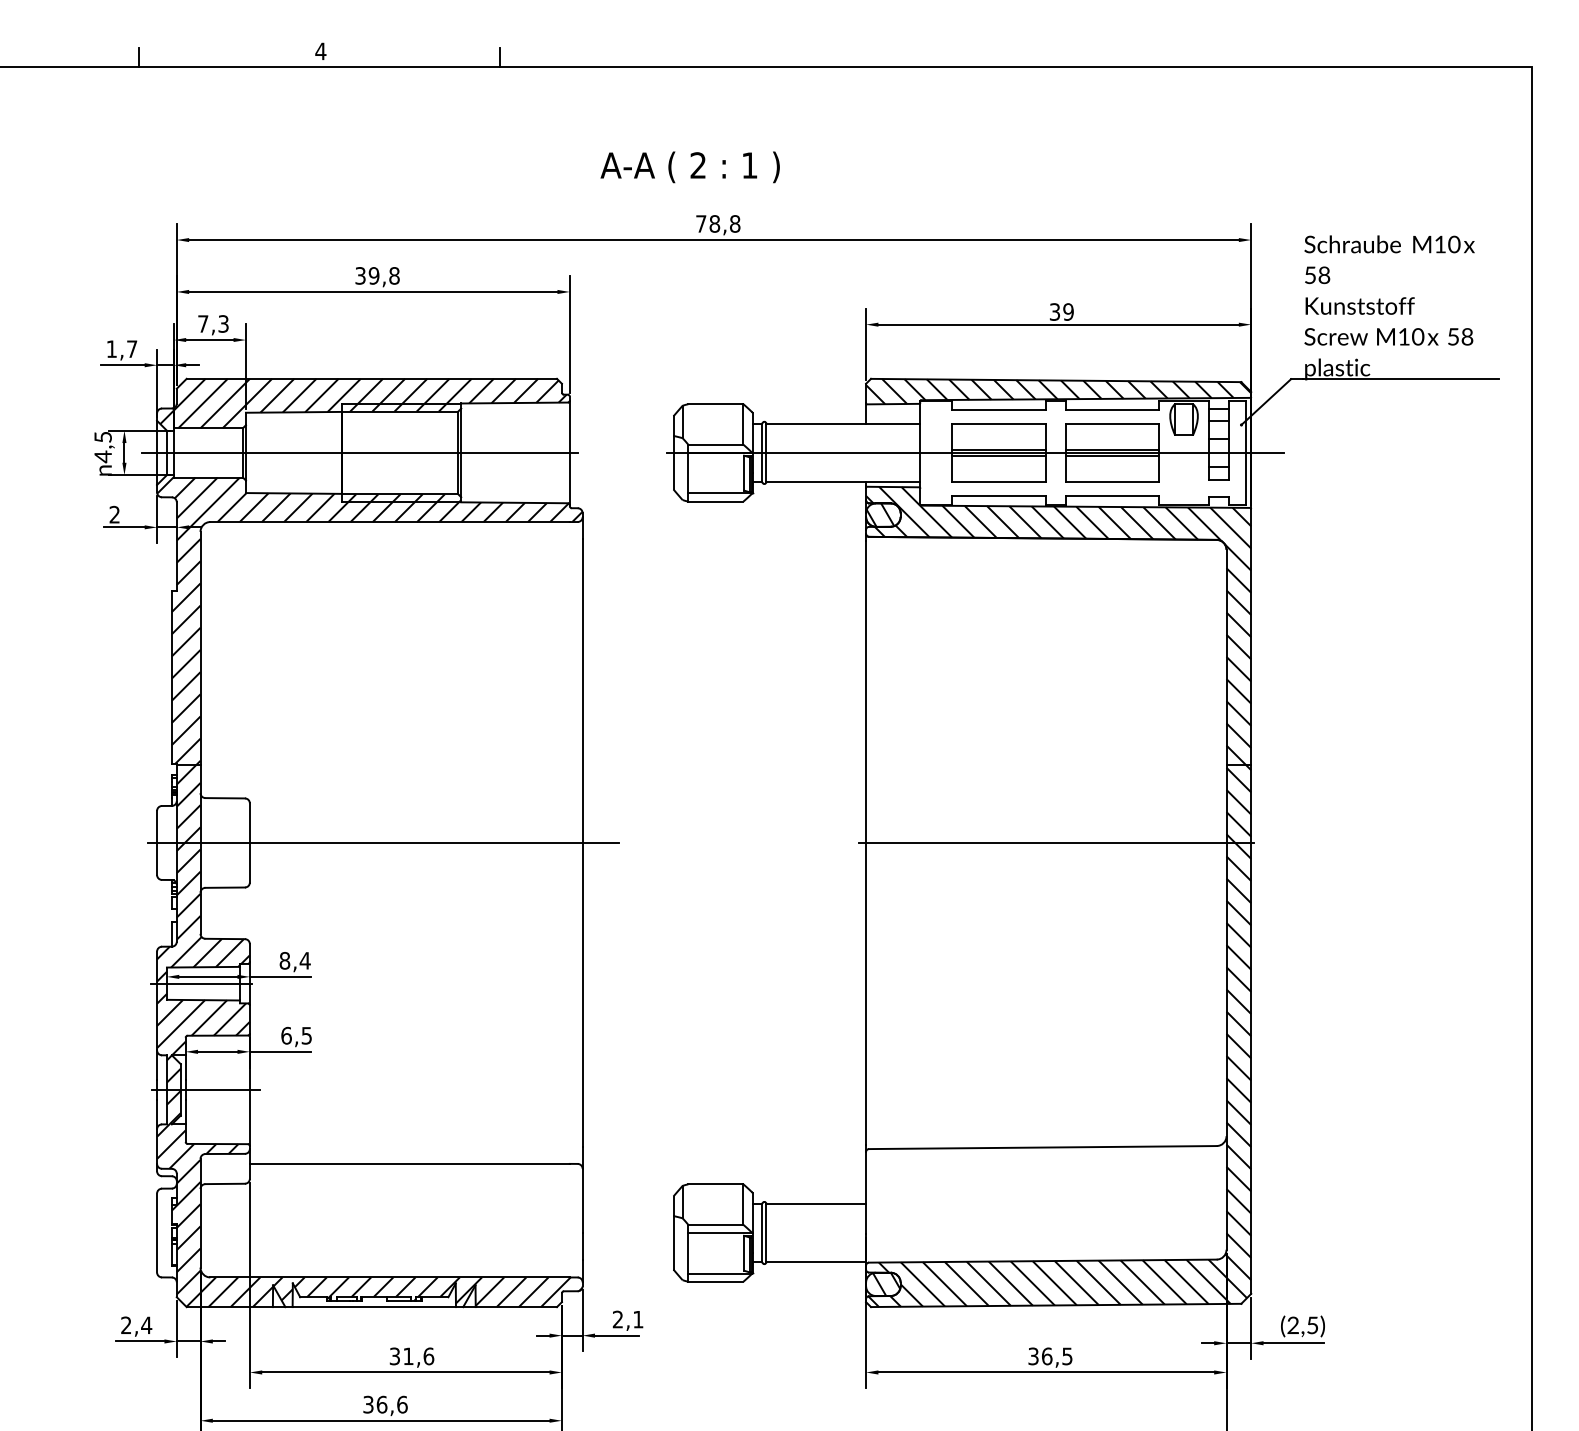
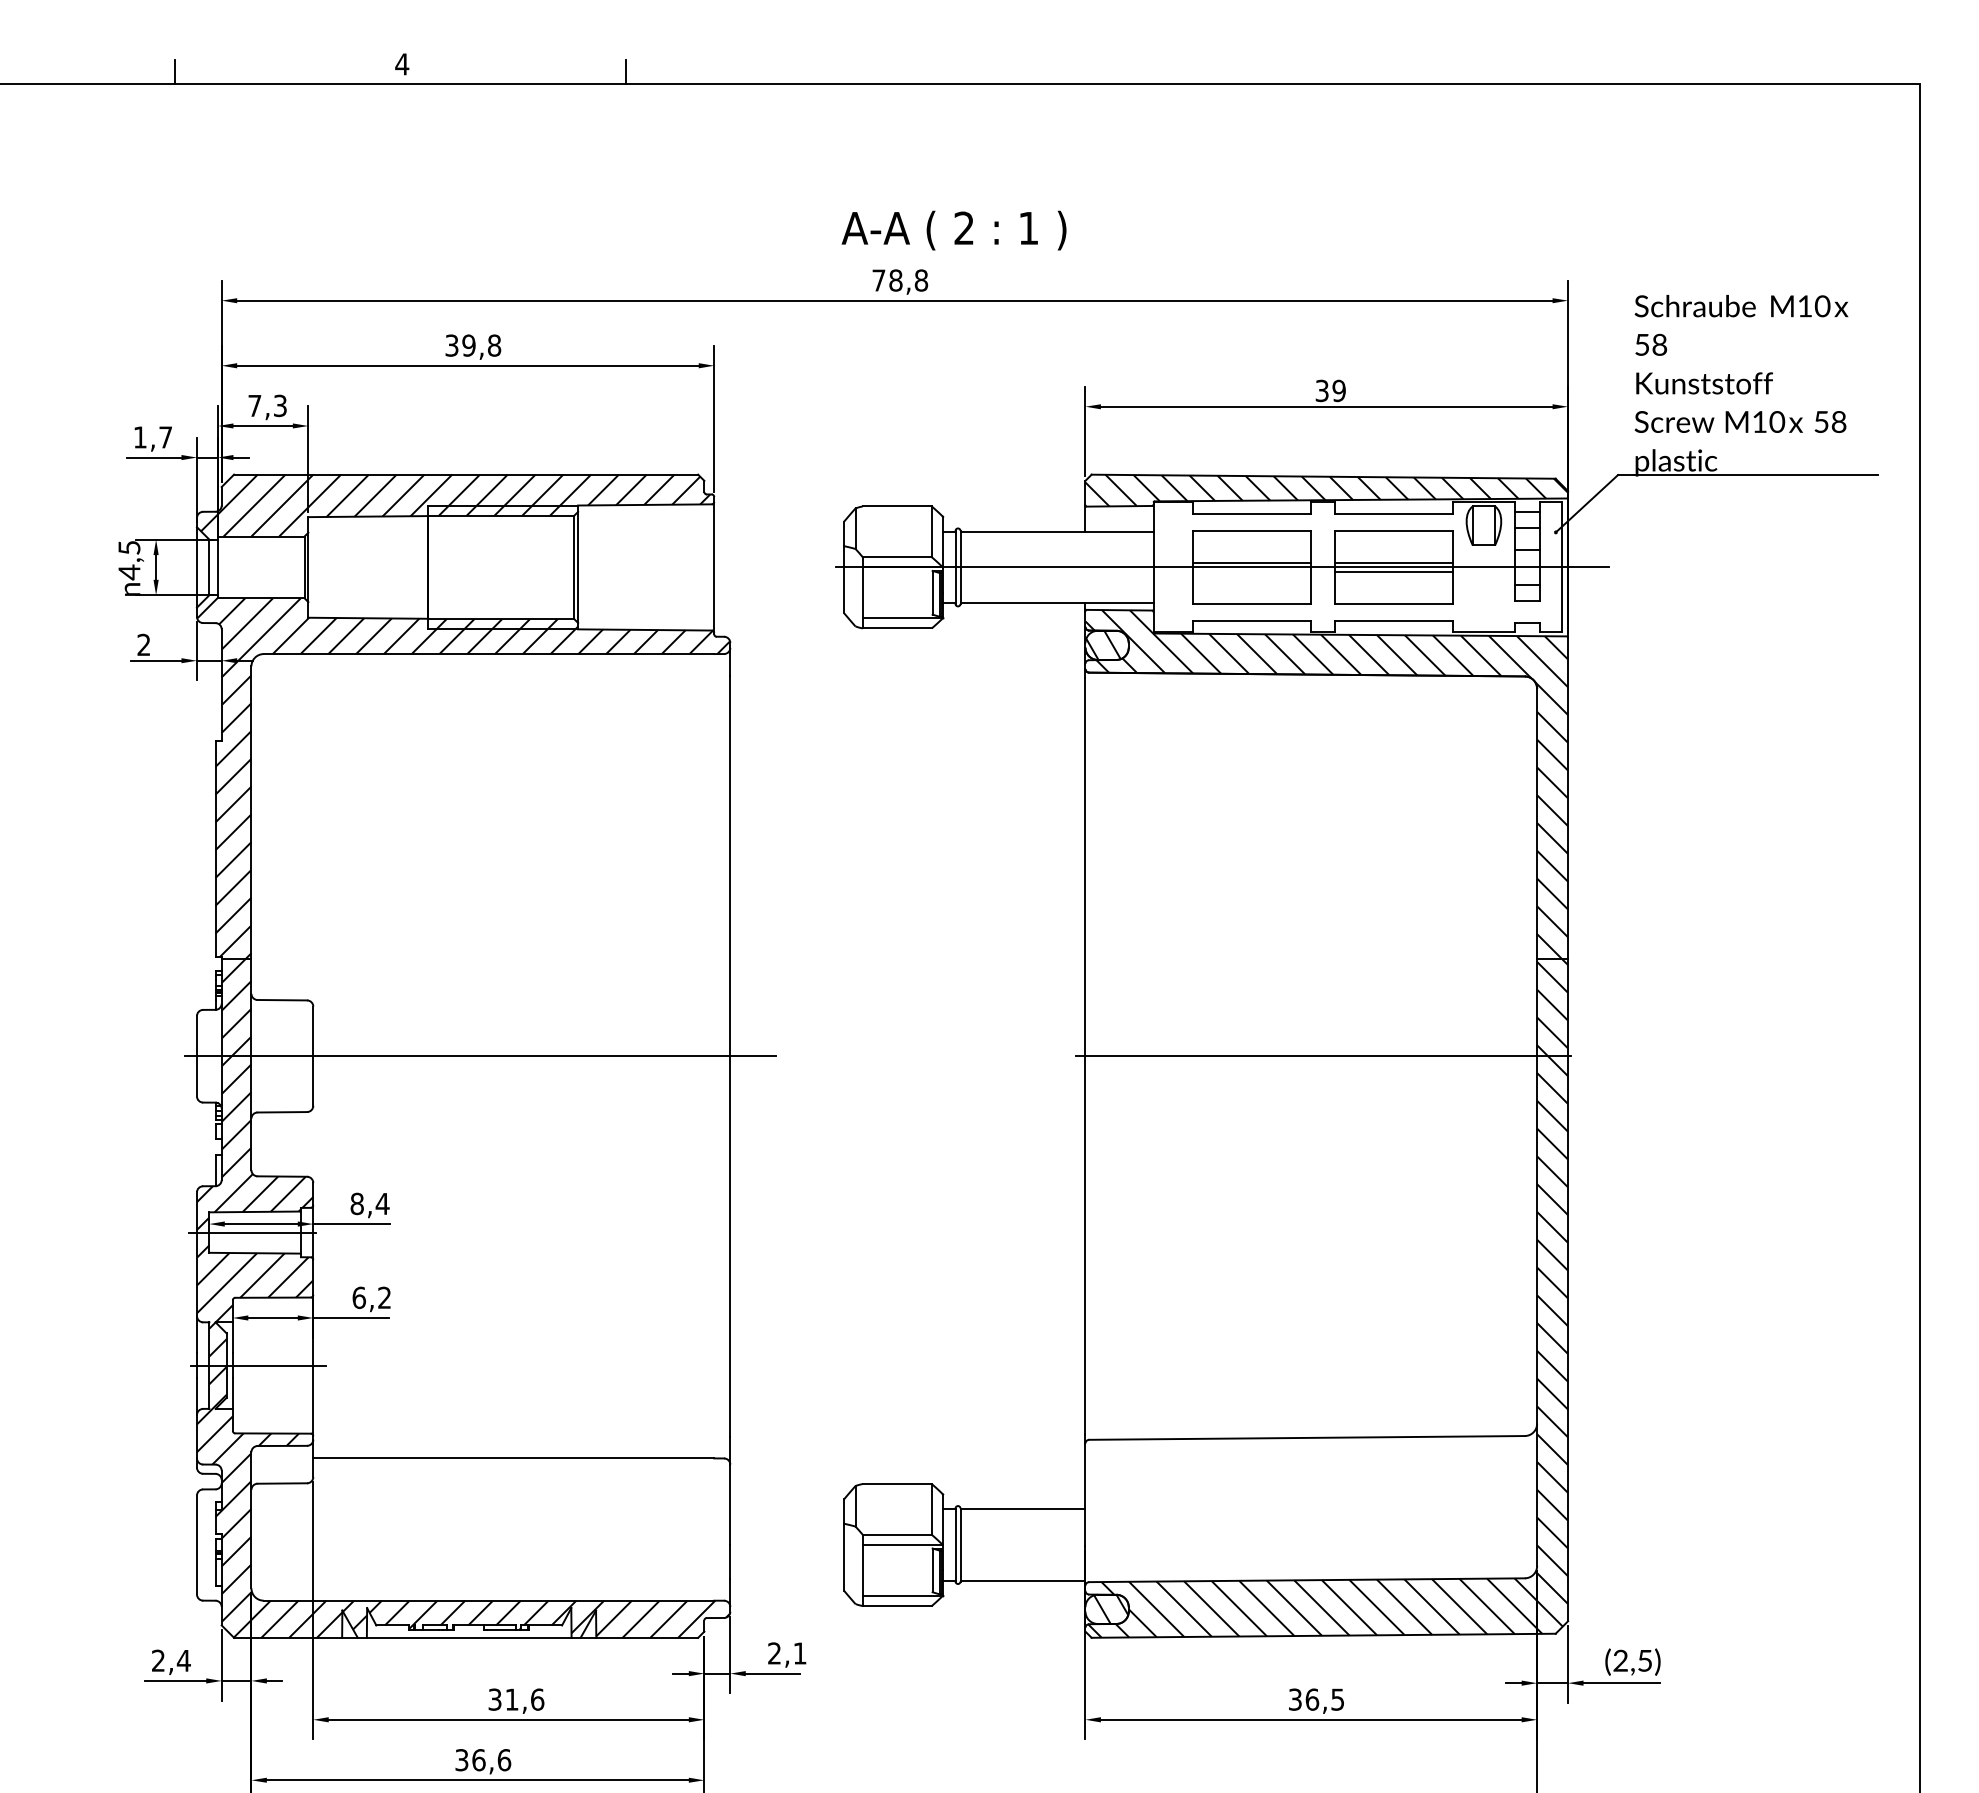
text: (689, 167) -> (953, 230), moved
line: (360, 452) -> (451, 567), removed
line: (998, 456) -> (1251, 571), removed
text: (306, 1035) -> (384, 1297), 6,5 -> 6,2

